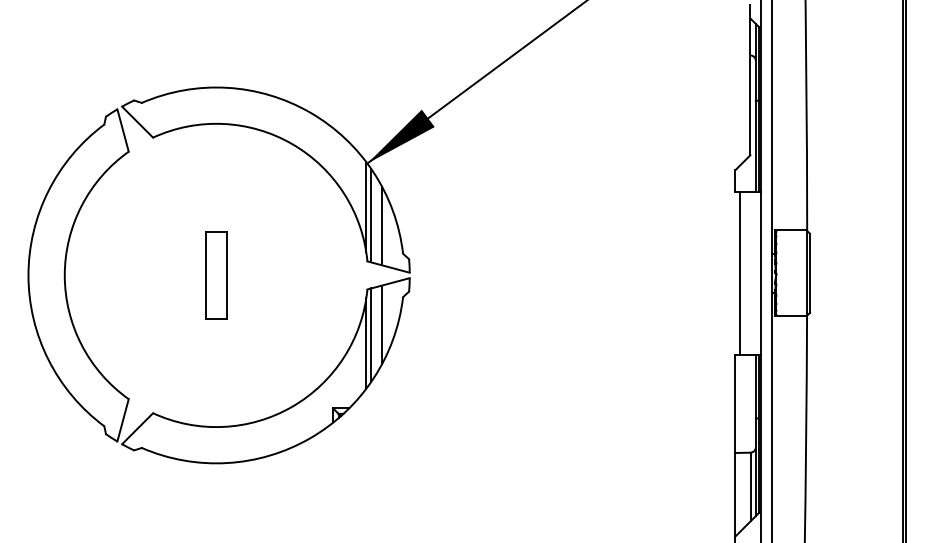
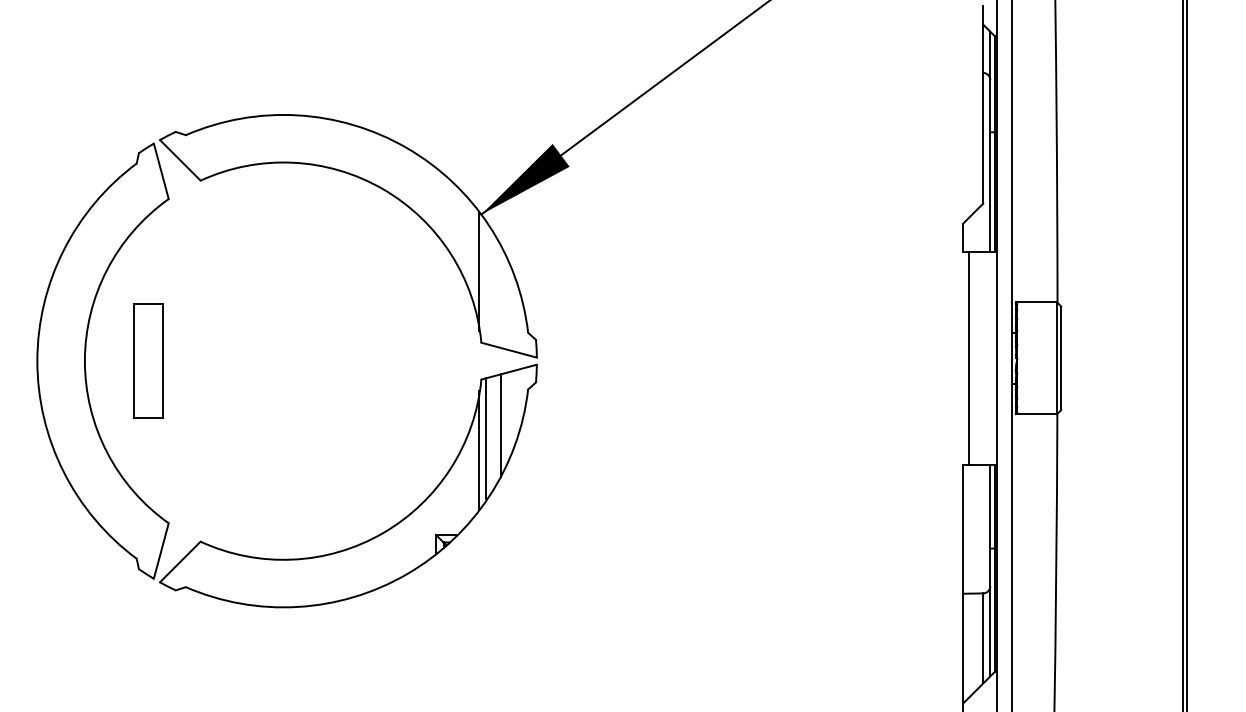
line: (371, 216) -> (486, 283), removed
line: (381, 226) -> (500, 296), removed
part: (216, 274) -> (148, 360), moved

